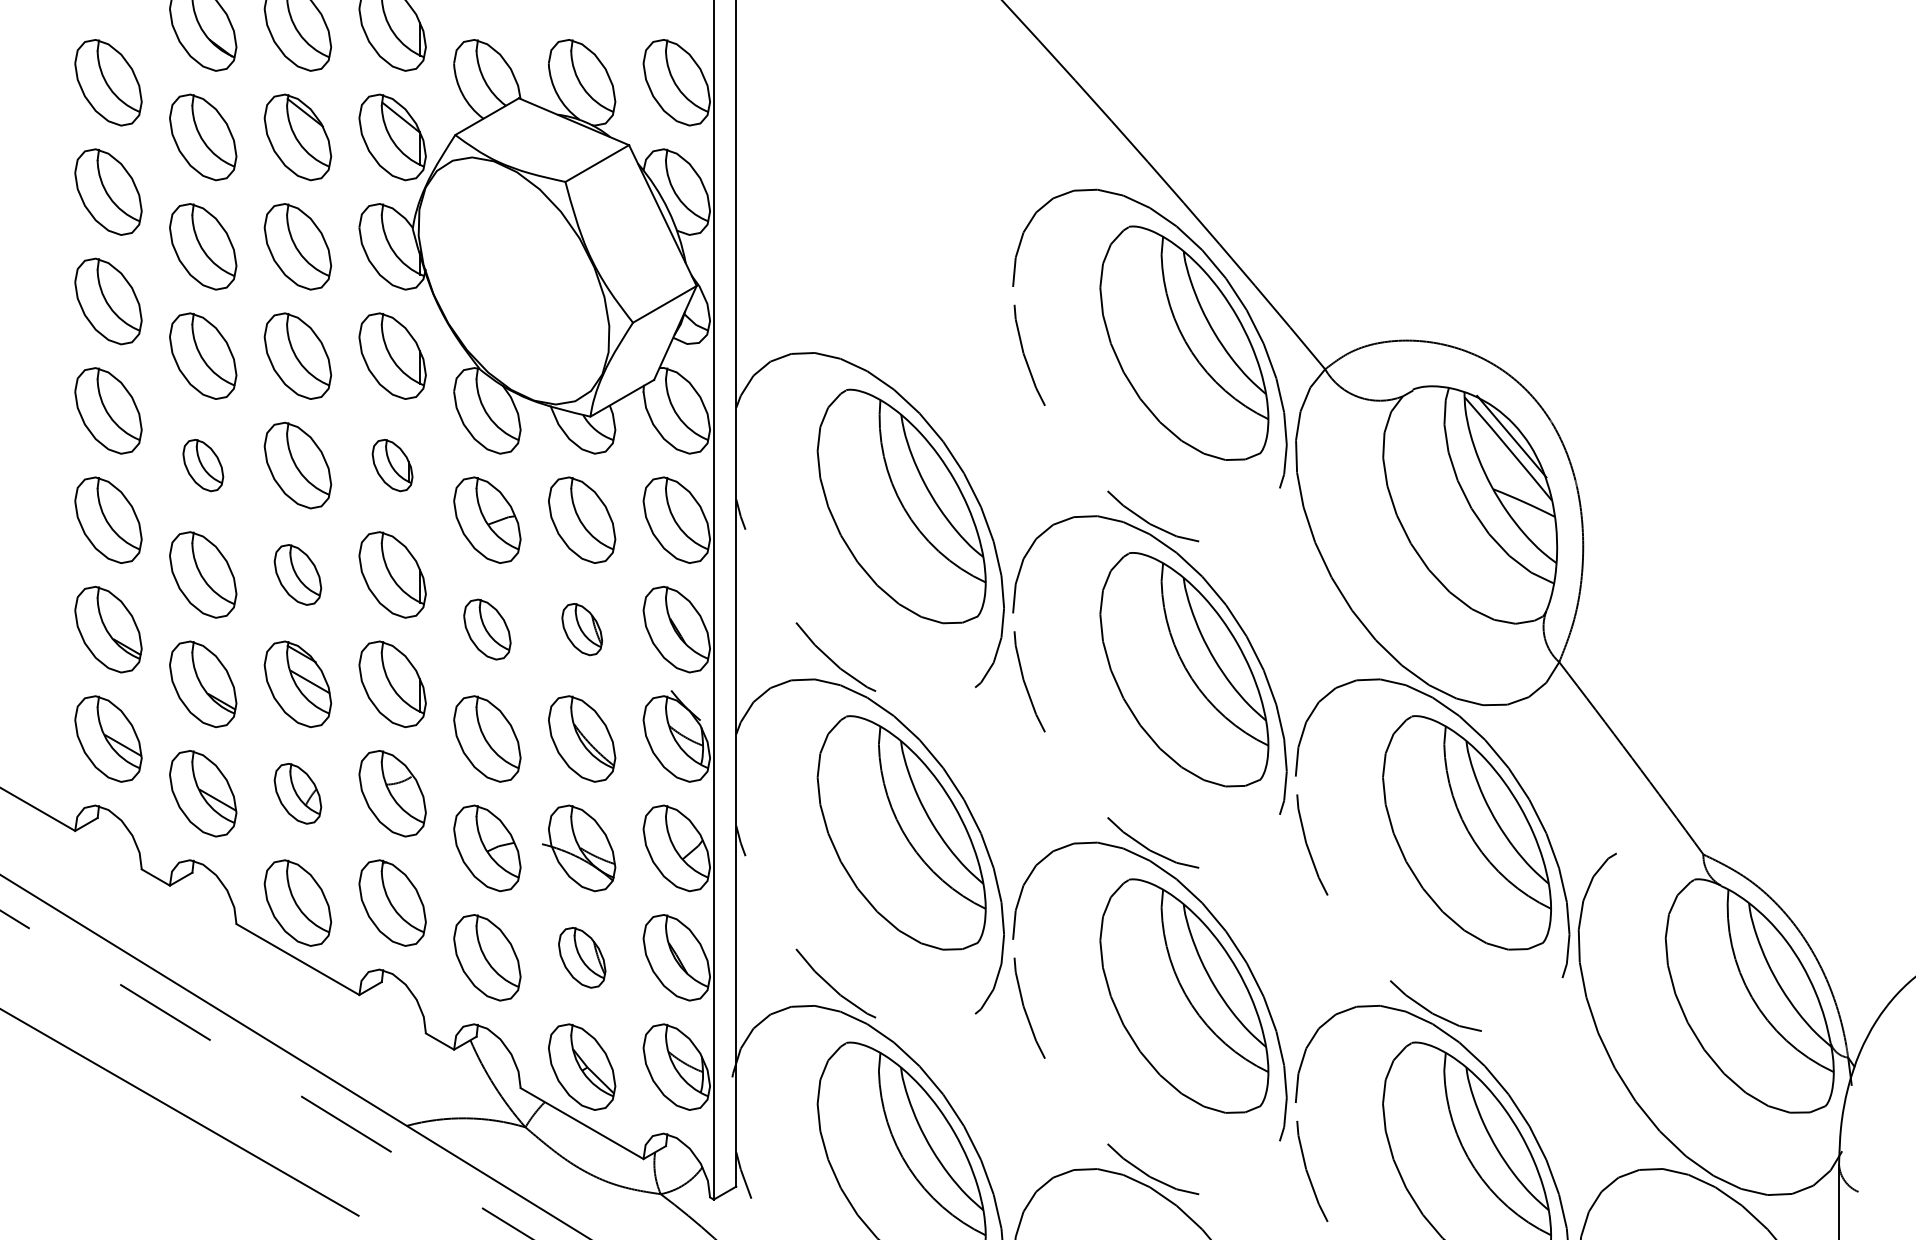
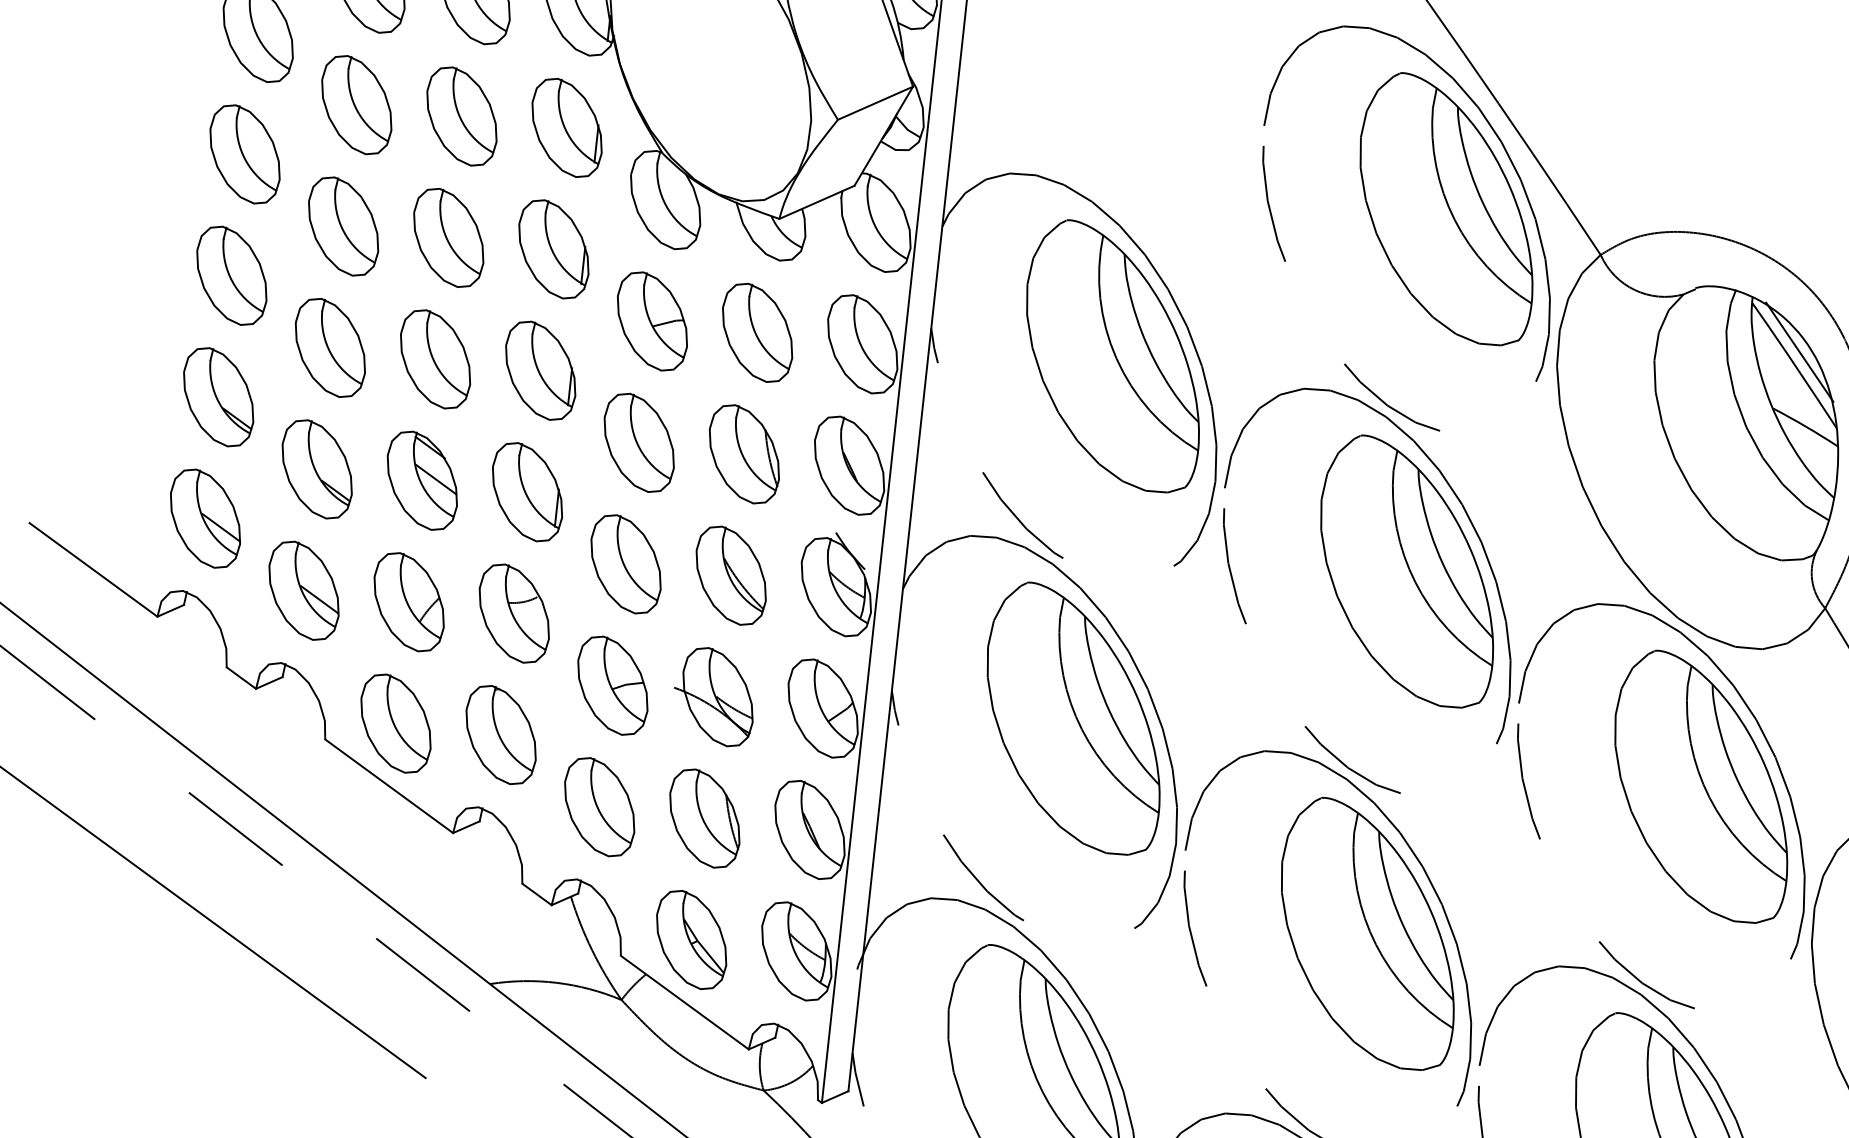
part: (203, 465) -> (343, 226), size x1.67
part: (392, 465) -> (553, 249), size x1.67
part: (297, 574) -> (435, 358), size x1.43
part: (487, 629) -> (639, 442), size x1.43
part: (582, 629) -> (744, 454), size x1.67
part: (297, 793) -> (408, 601), size x1.43
part: (582, 957) -> (705, 818), size x1.43

